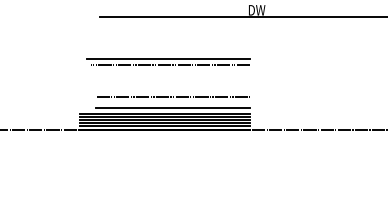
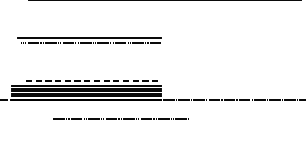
line: (173, 96) -> (121, 118), moved
line: (173, 108) -> (93, 80), solid -> dashed

